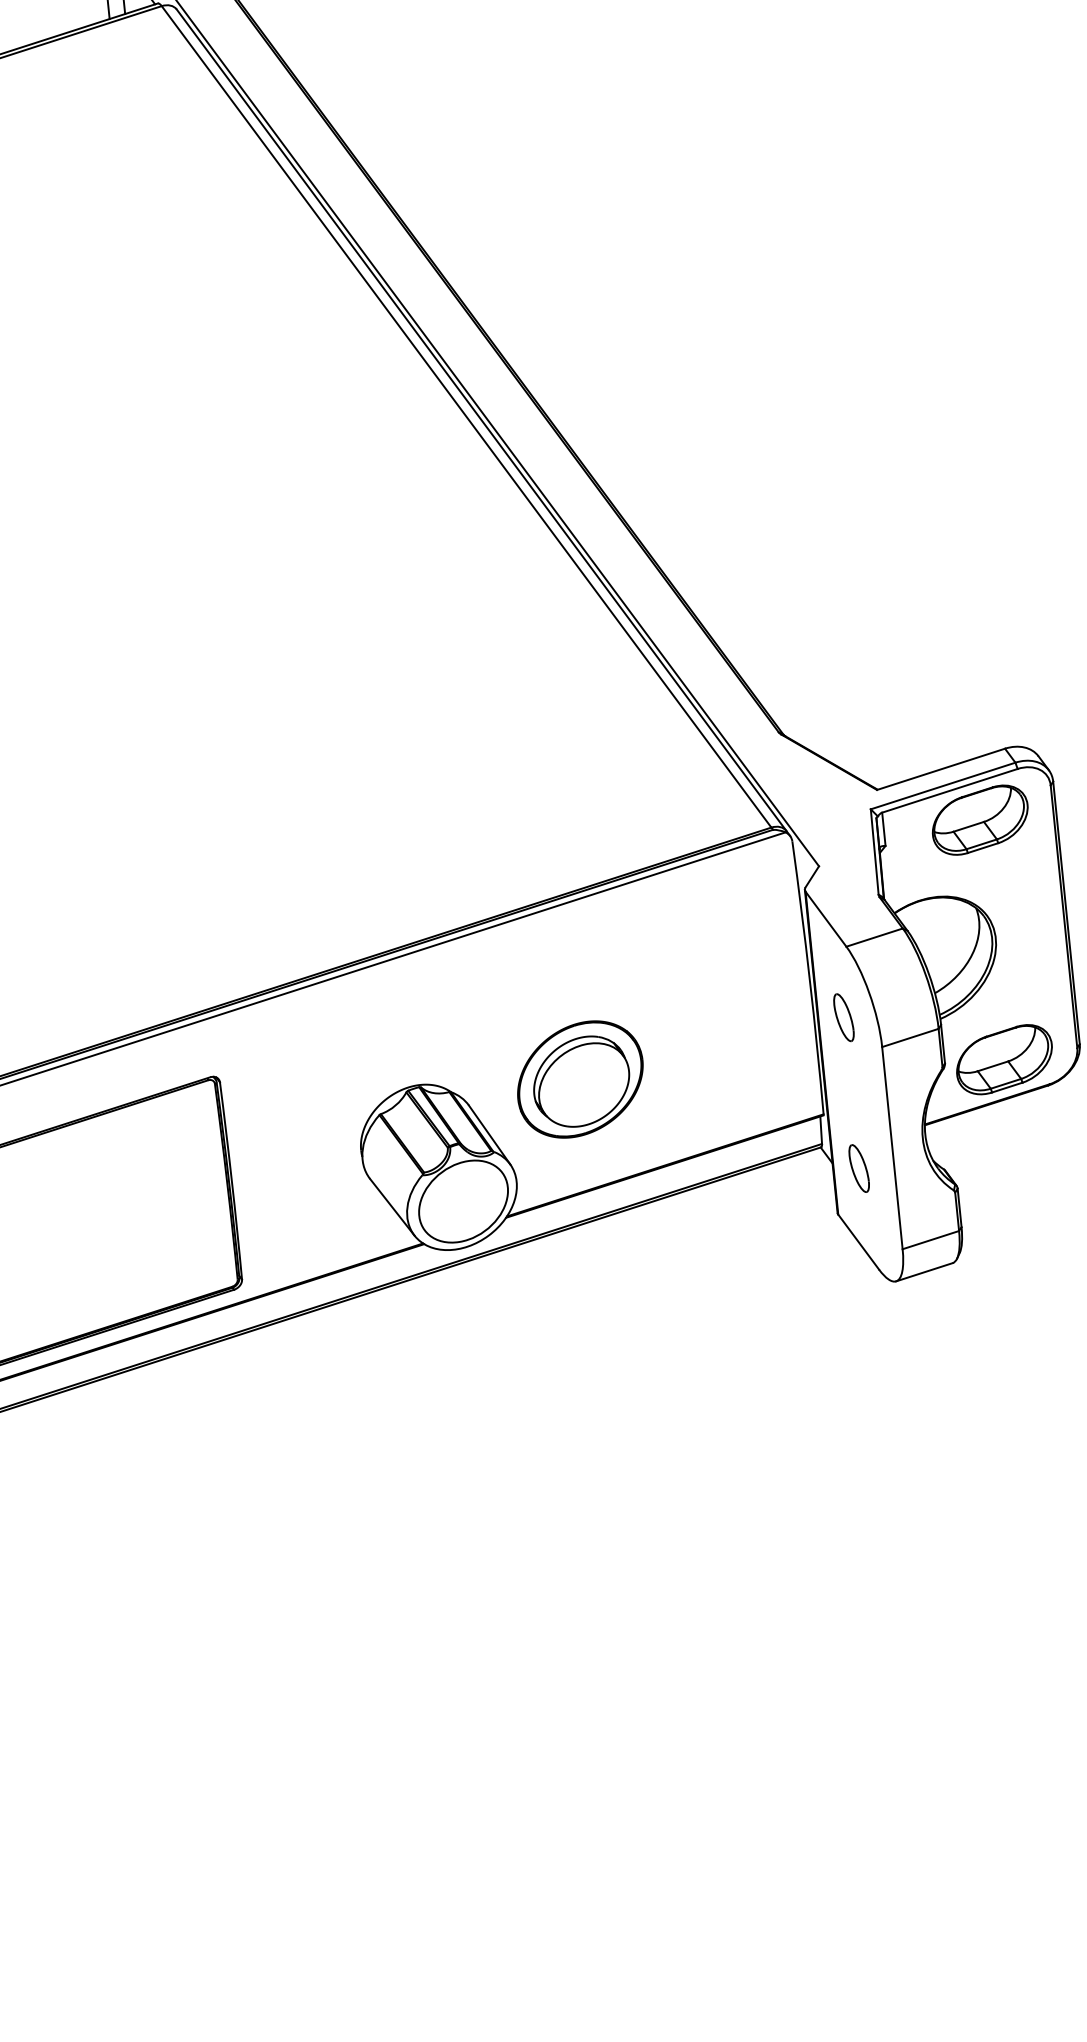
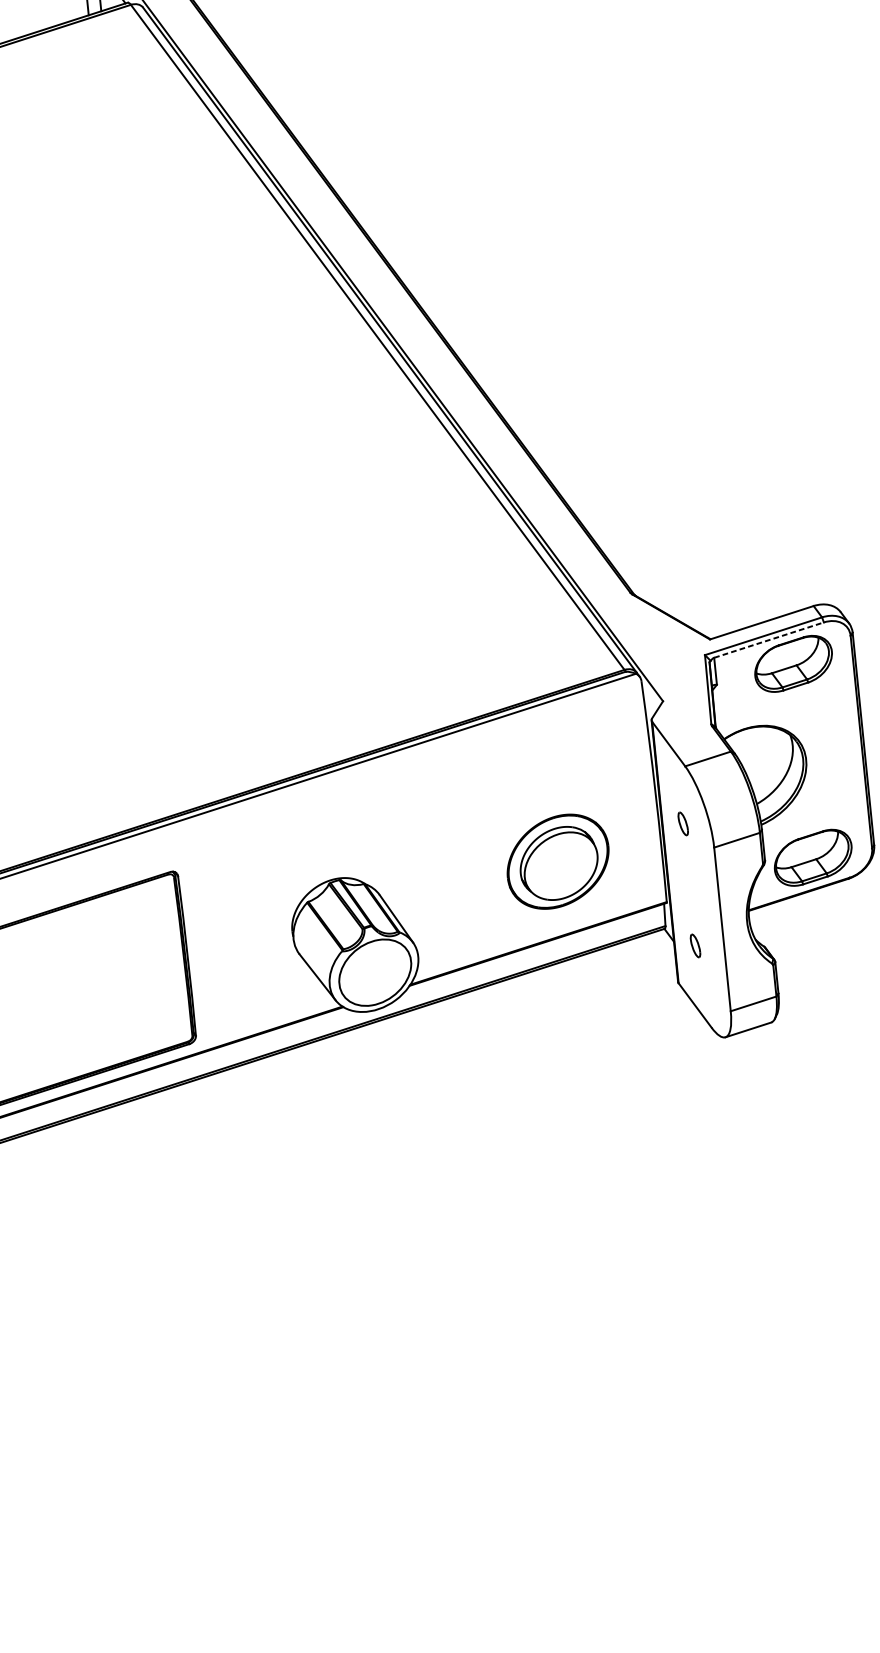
line: (950, 790) -> (769, 639), solid -> dashed
part: (843, 1017) -> (682, 823), size x0.6
part: (580, 1079) -> (558, 861), moved
part: (858, 1168) -> (695, 945), size x0.6

